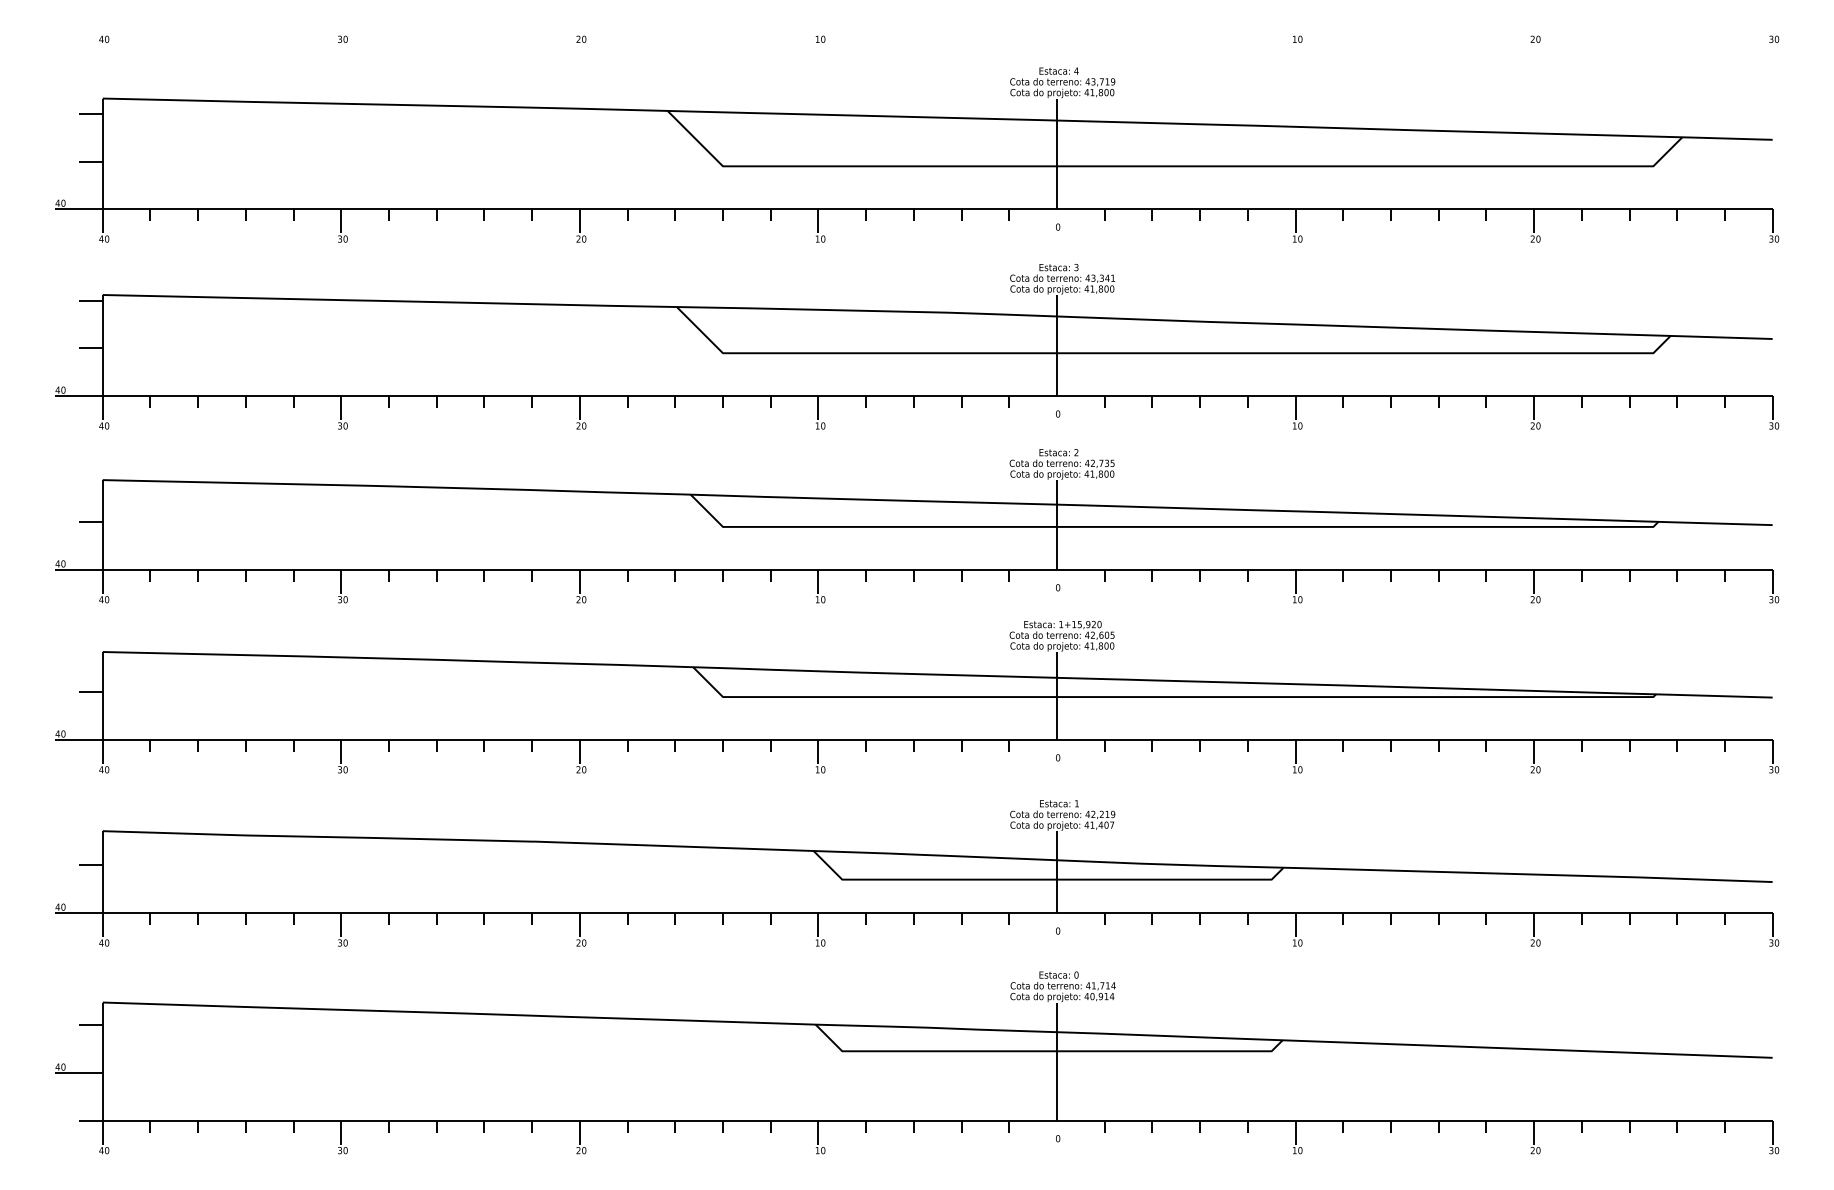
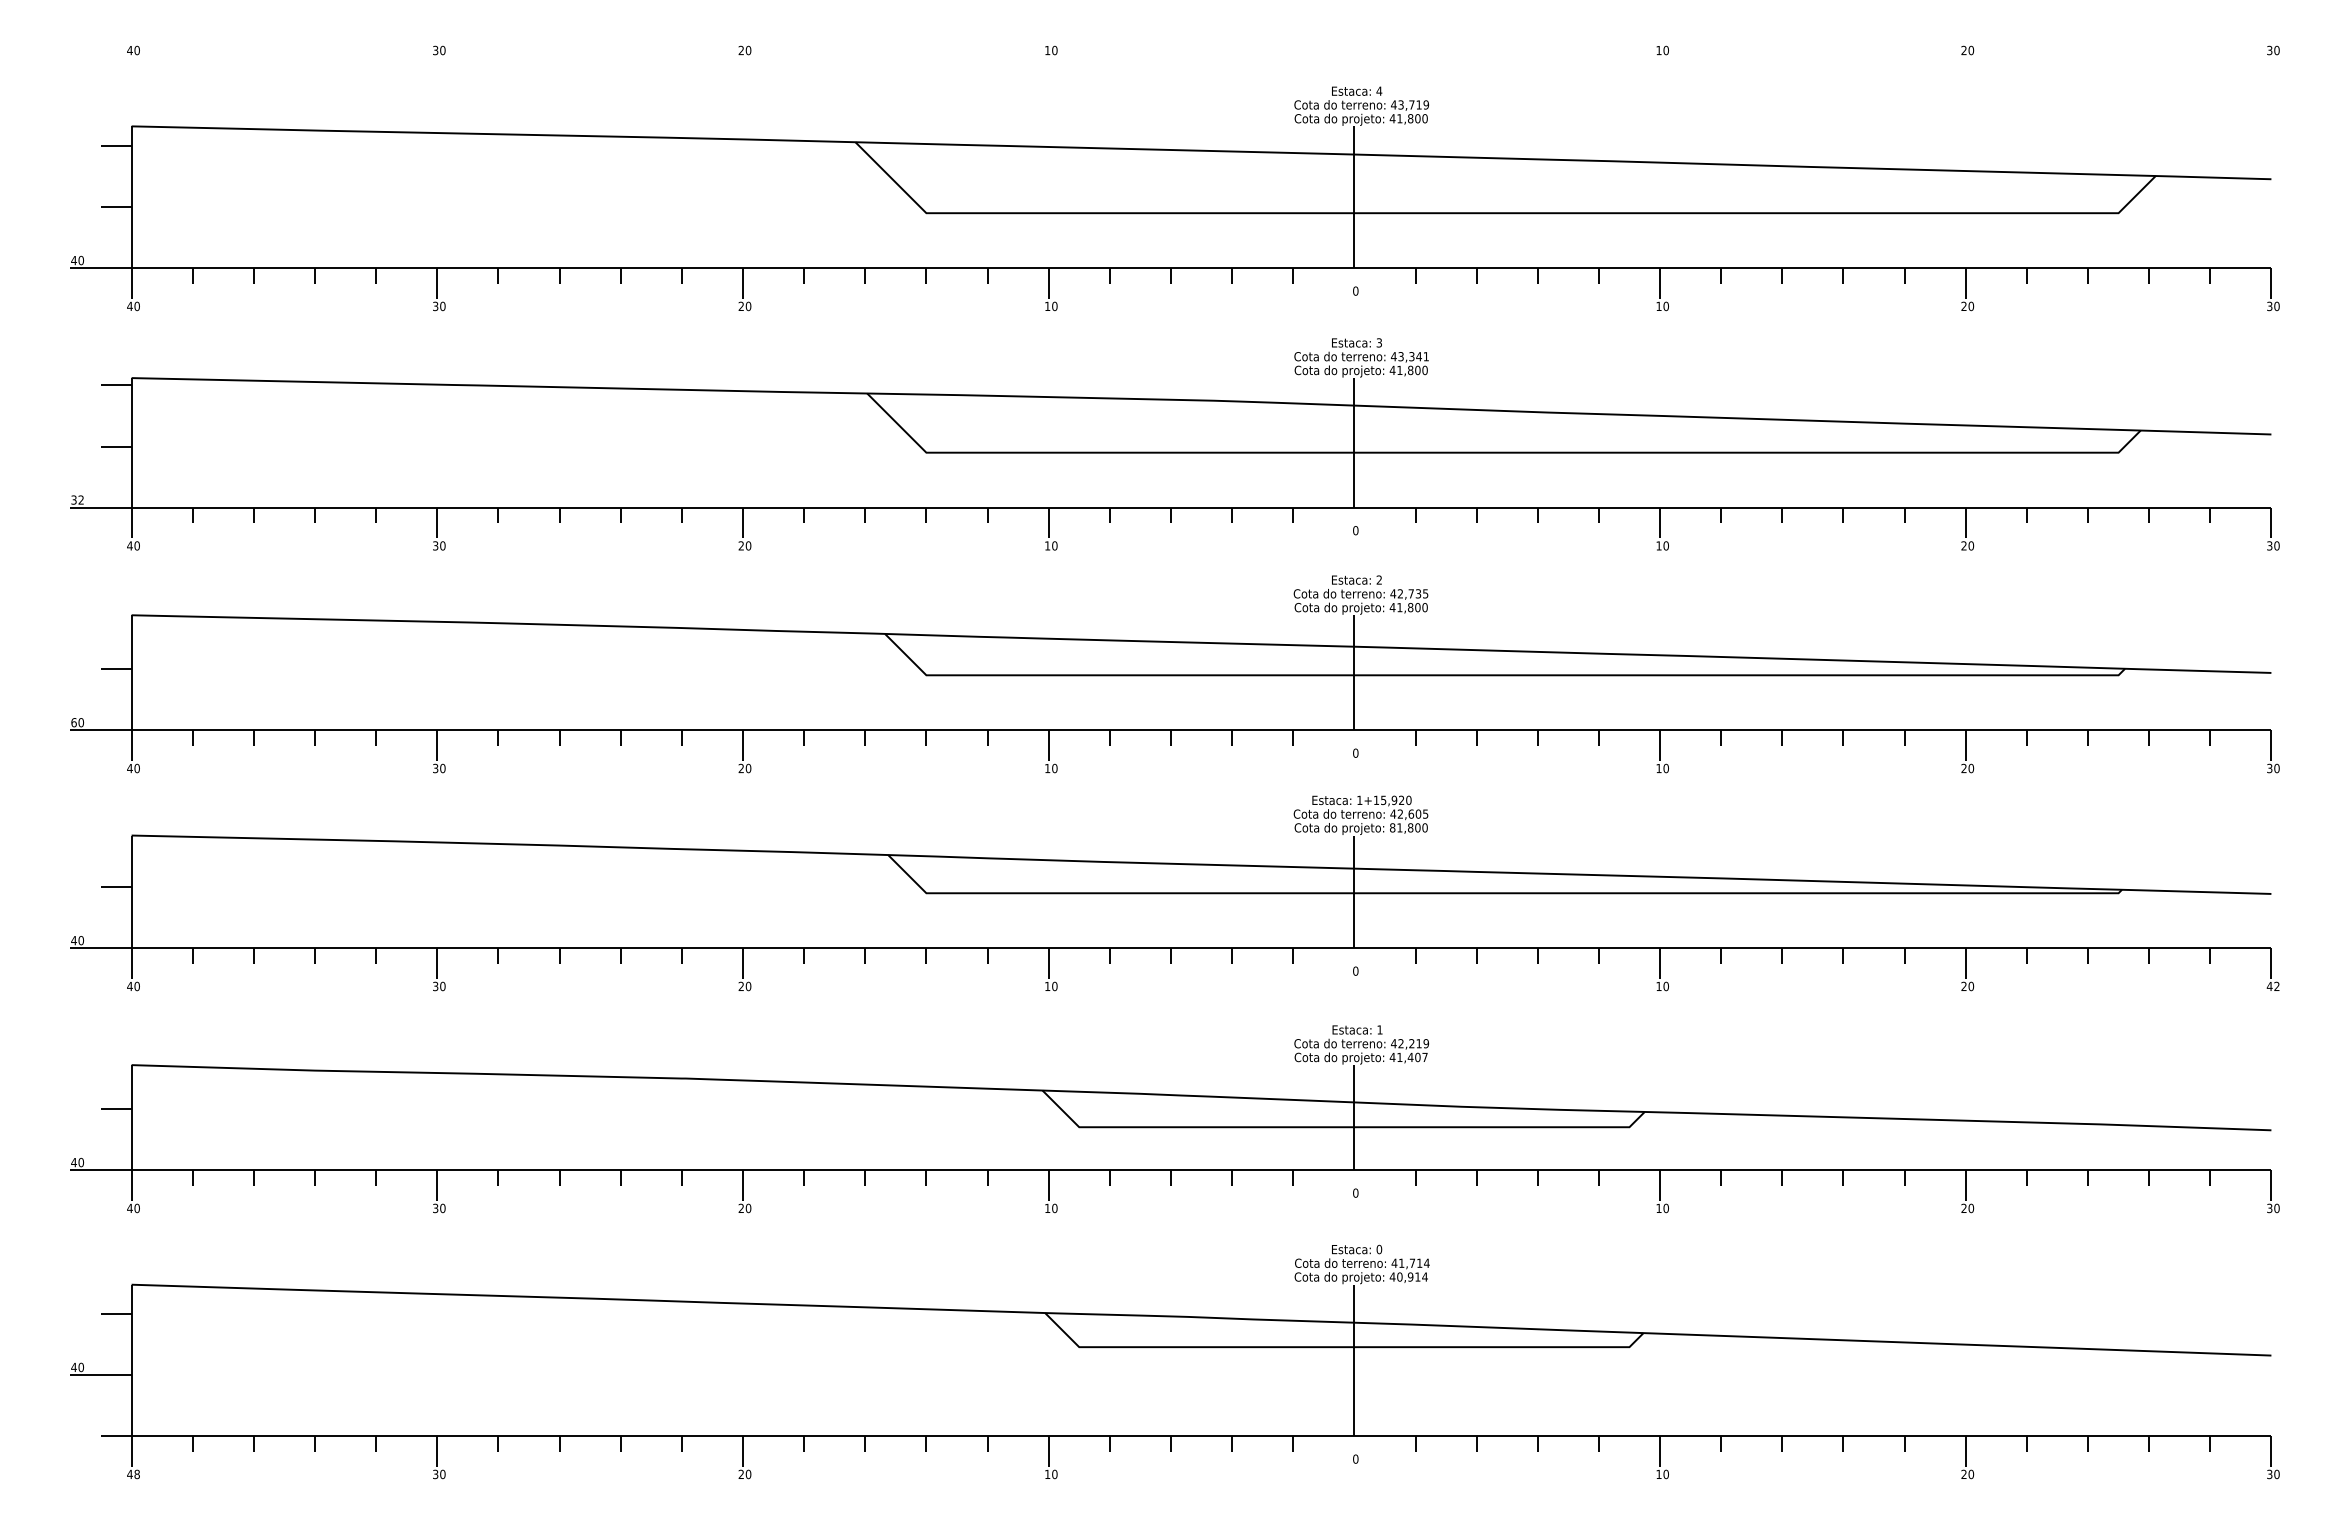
text: (60, 389) -> (77, 499), 40 -> 32
text: (57, 563) -> (73, 722), 40 -> 60
text: (1086, 645) -> (1392, 827), 41,800 -> 81,800
text: (1773, 769) -> (2272, 986), 30 -> 42
text: (106, 1150) -> (136, 1474), 40 -> 48

